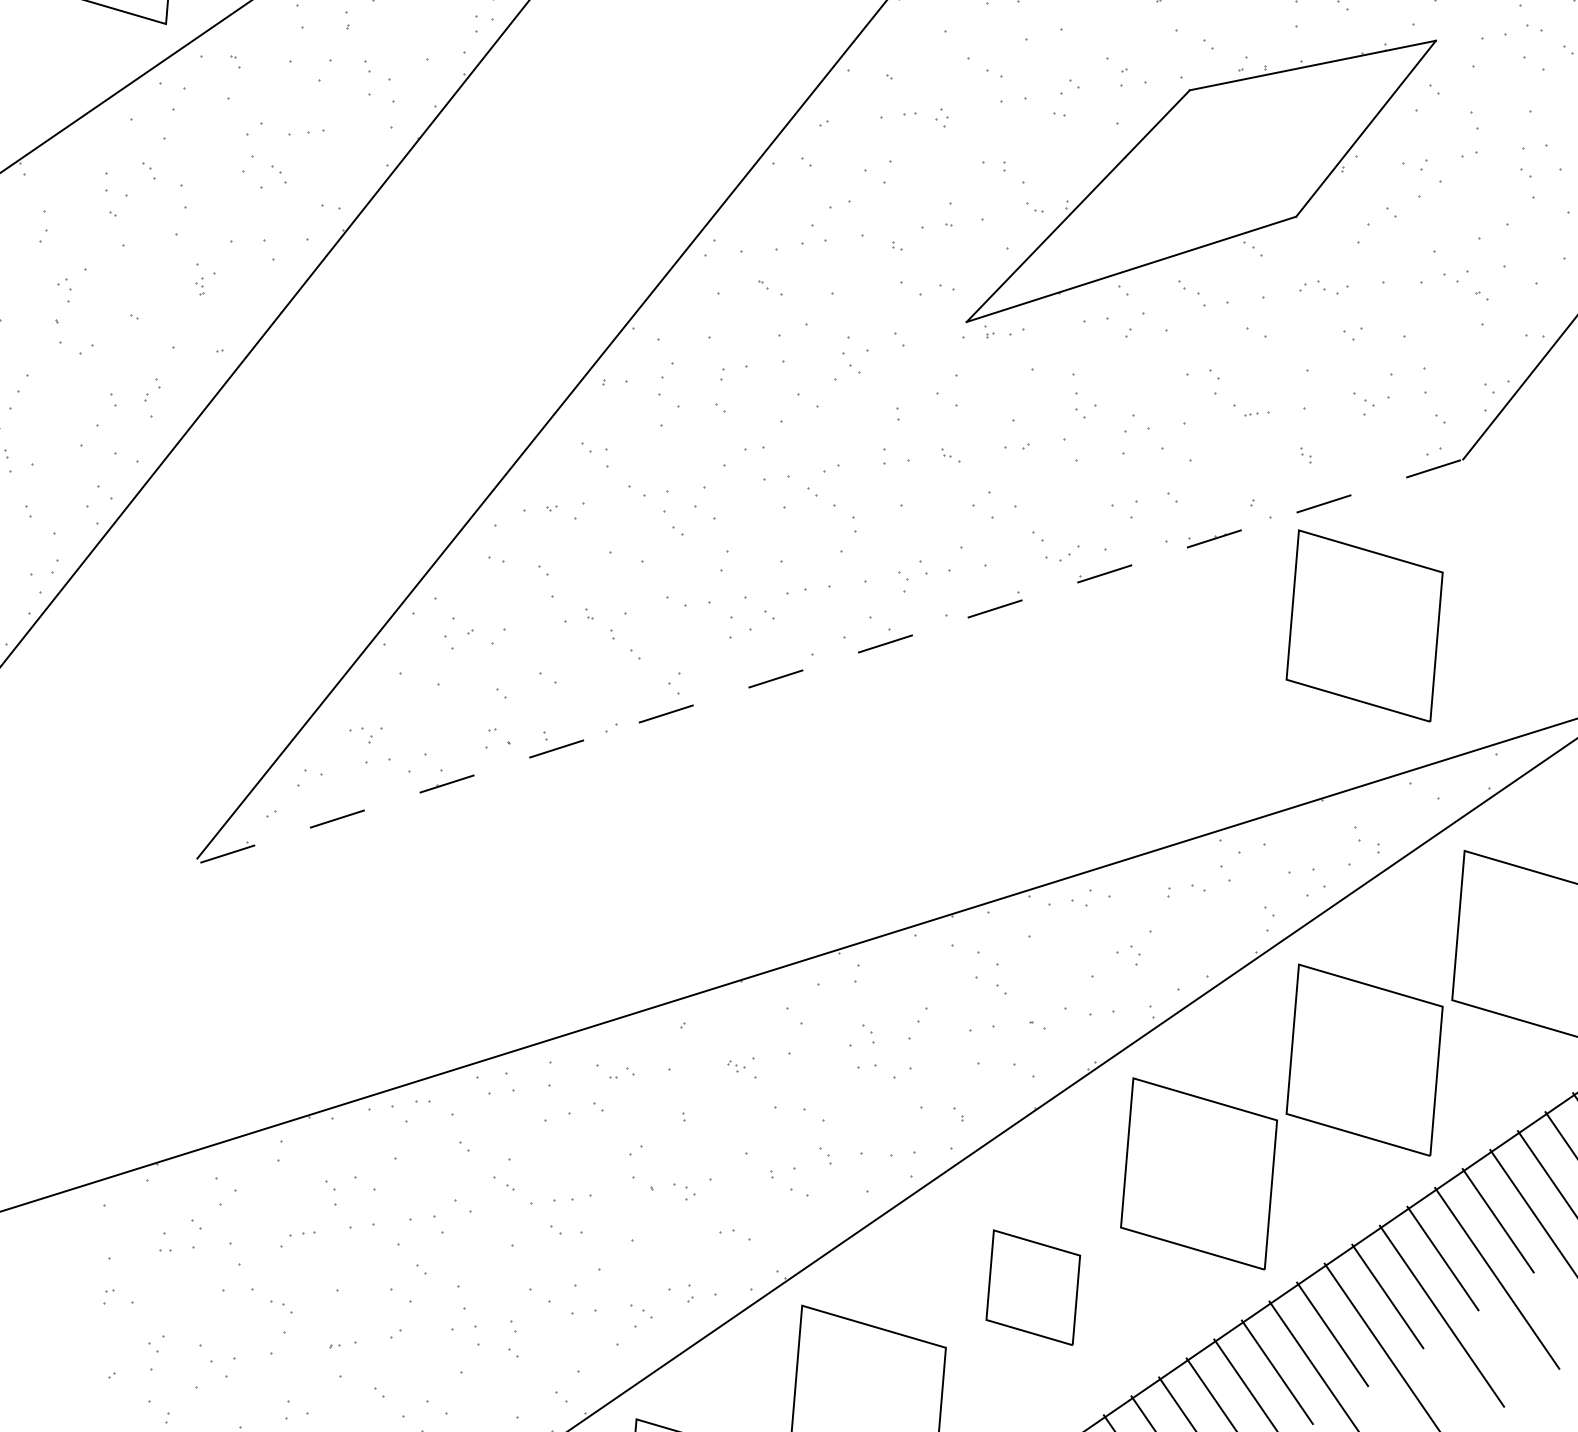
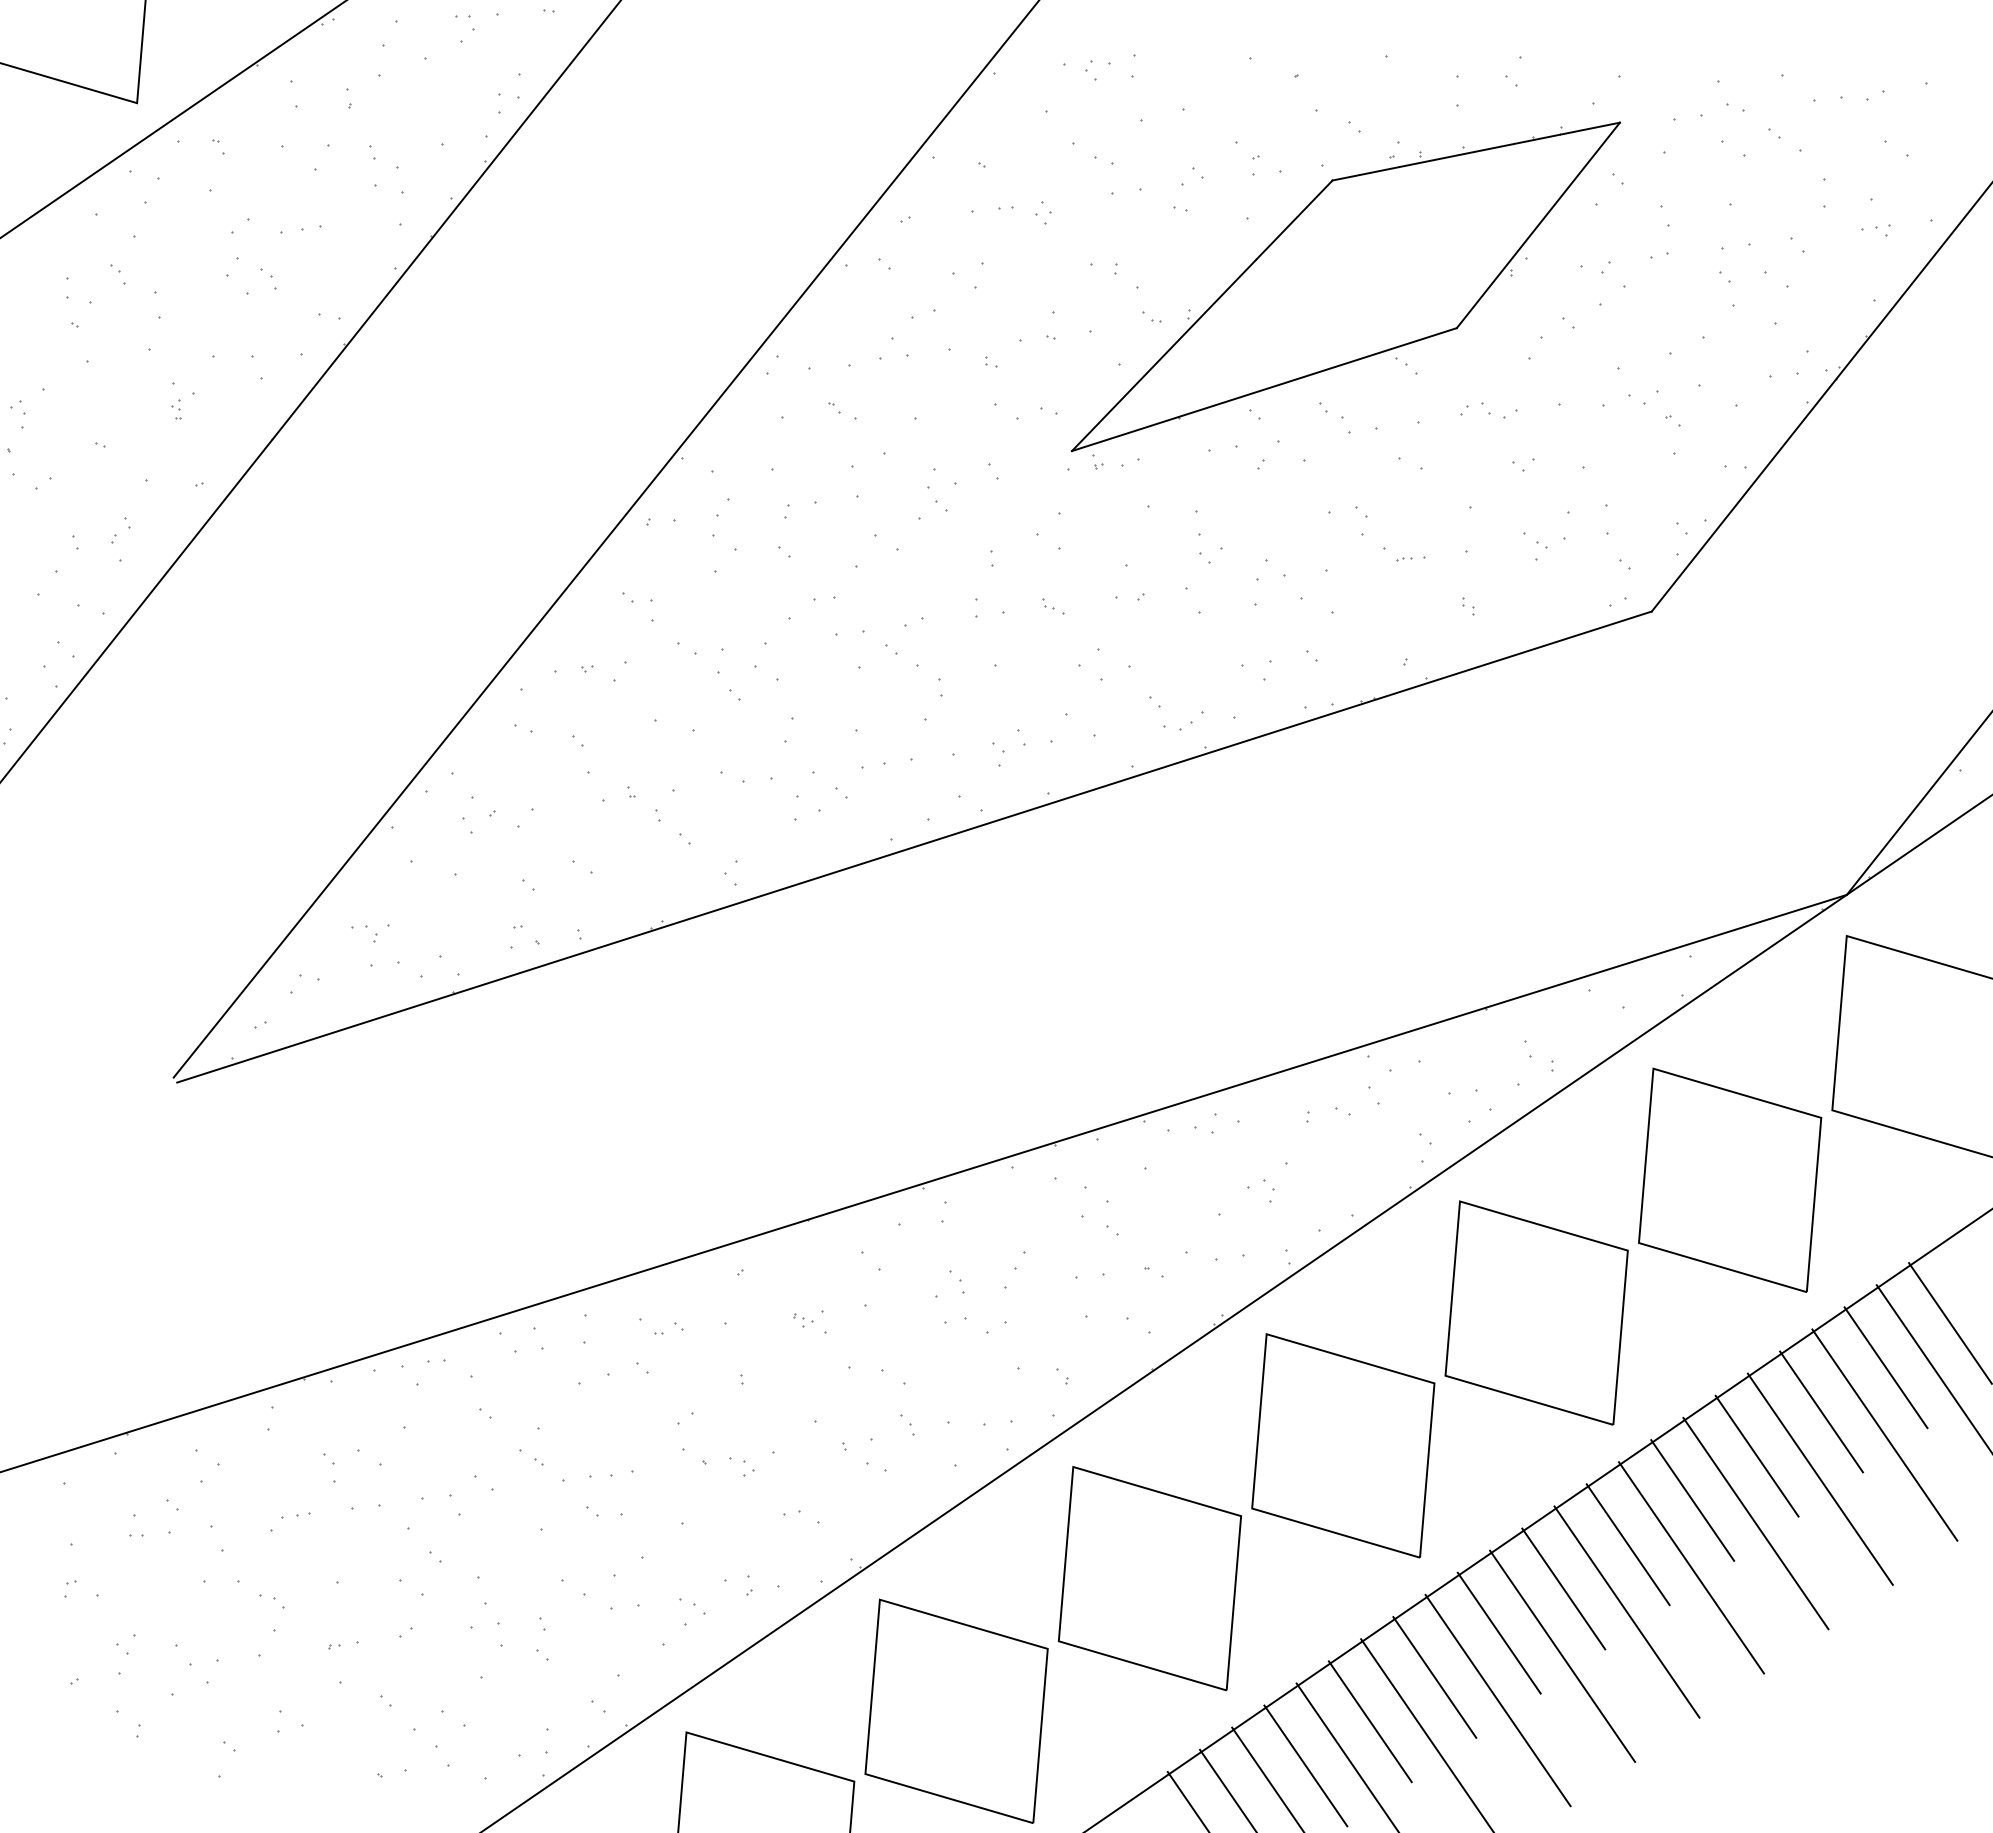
part: (1364, 625) -> (1536, 805), removed
line: (831, 660) -> (914, 846), dashed -> solid
part: (1033, 1287) -> (1149, 1578), size x1.67

